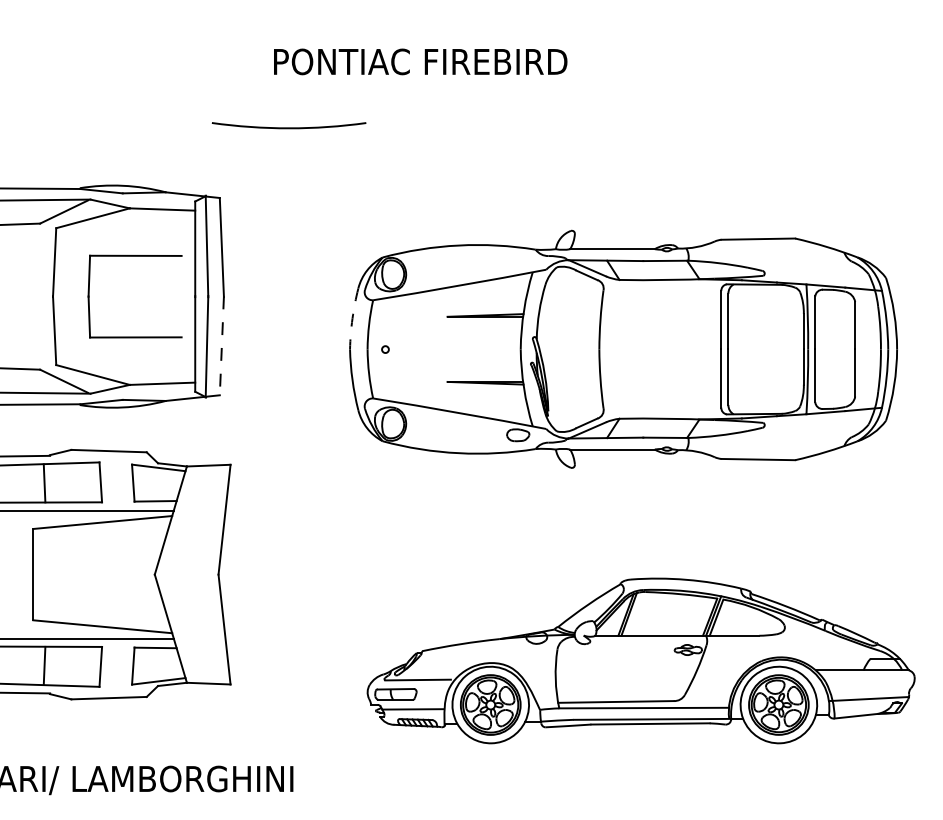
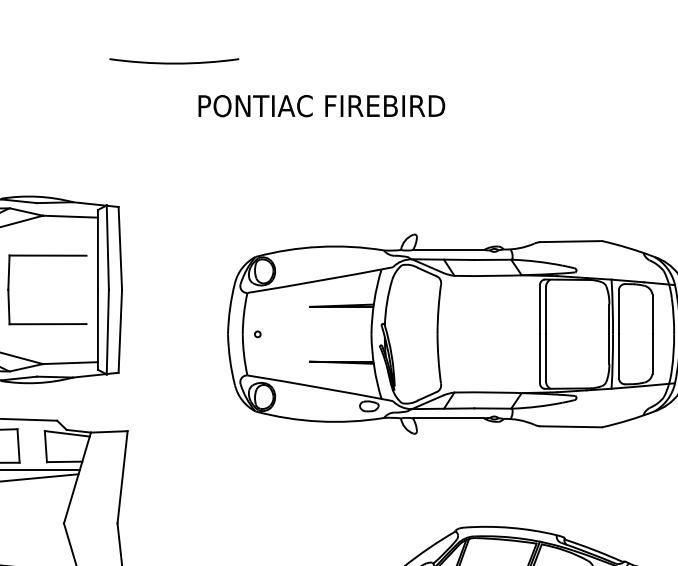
text: (420, 61) -> (321, 105), moved
arc: (288, 127) -> (173, 62), moved
arc: (352, 318) -> (230, 308), dashed -> solid
line: (221, 346) -> (120, 331), dashed -> solid

